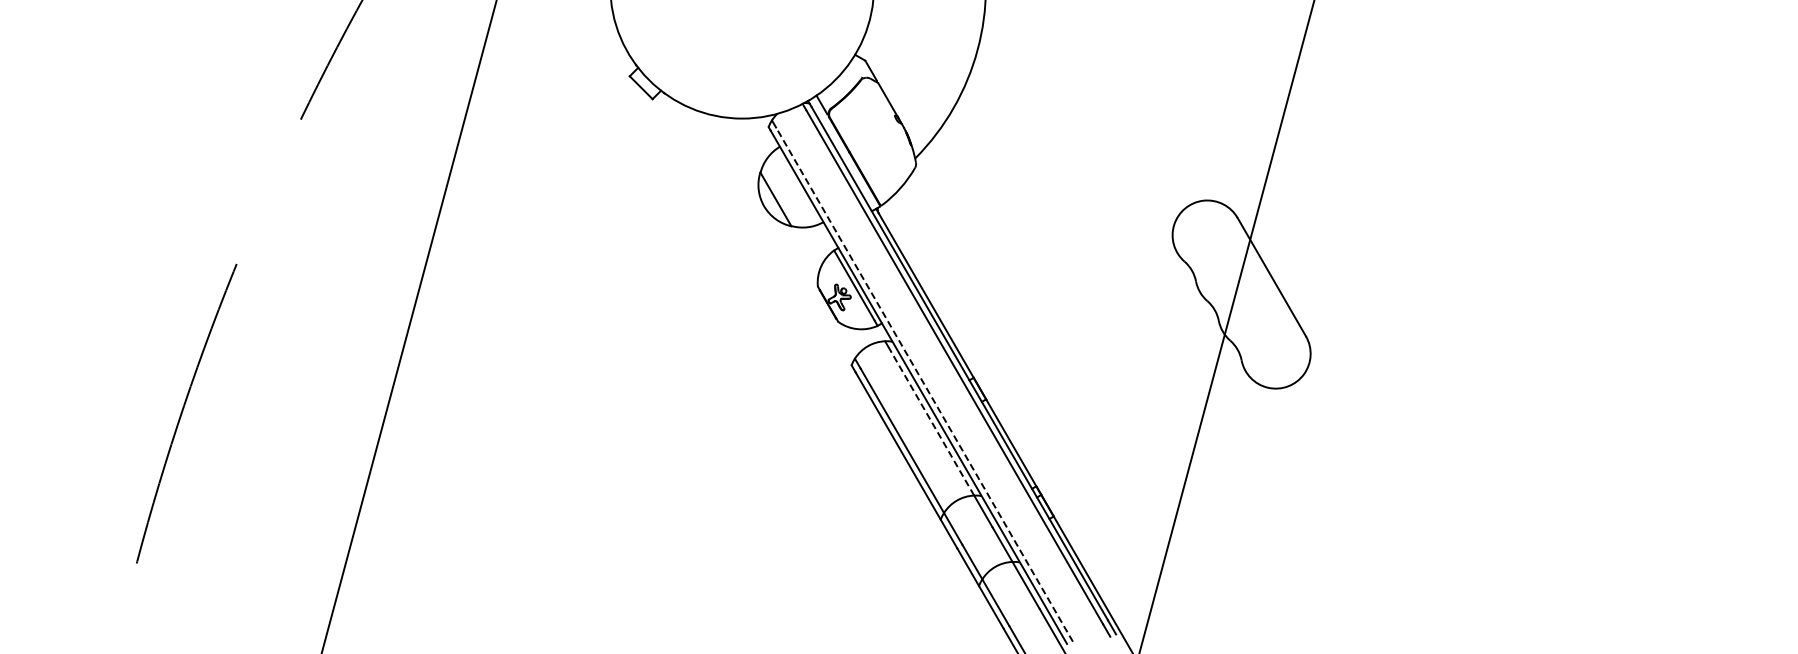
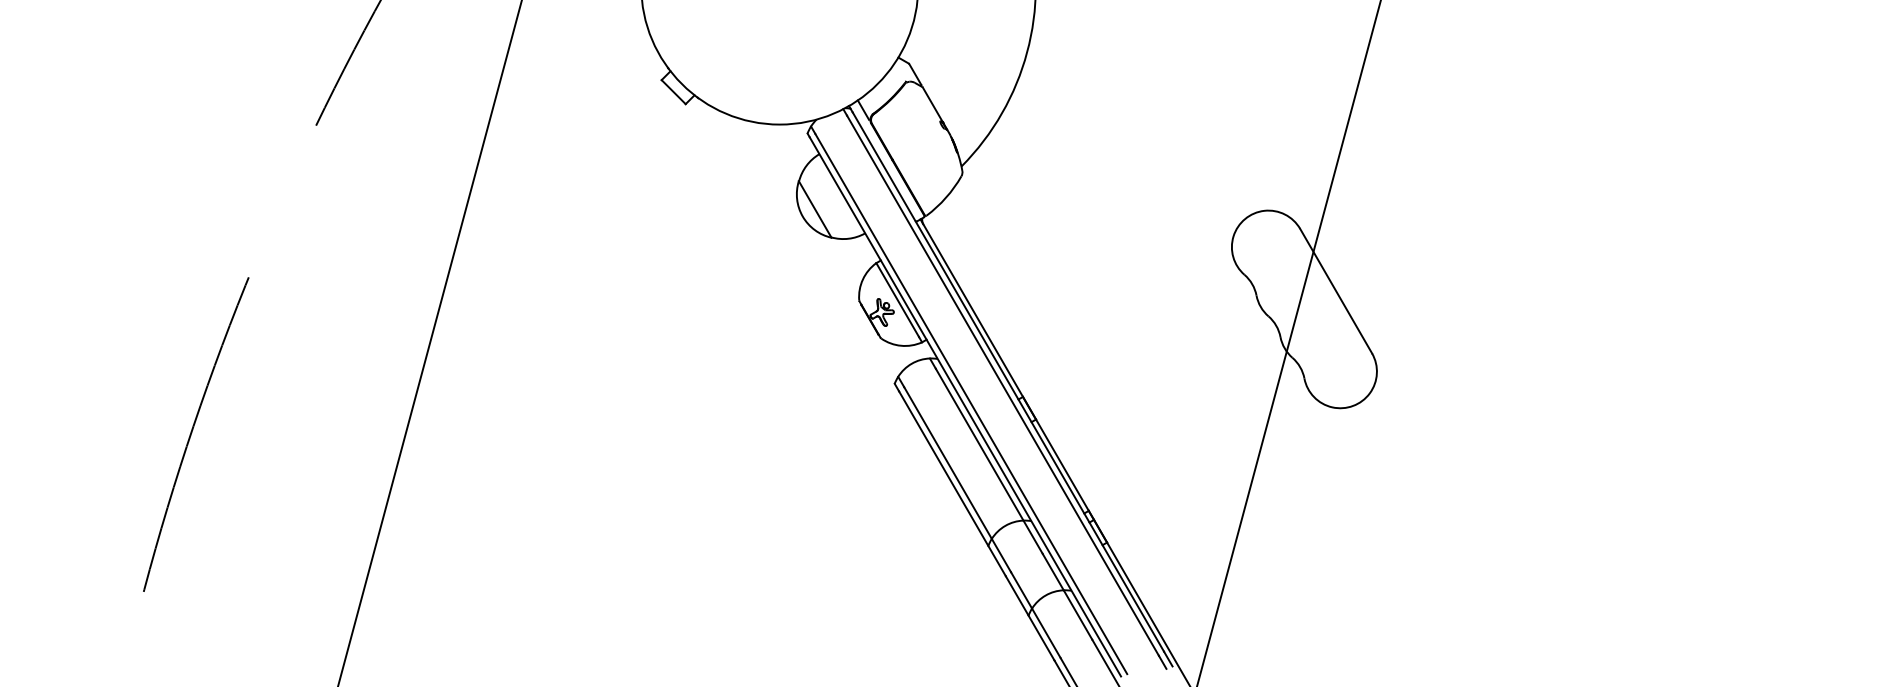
line: (924, 384) -> (971, 403), dashed -> solid
line: (932, 422) -> (979, 443), dashed -> solid

